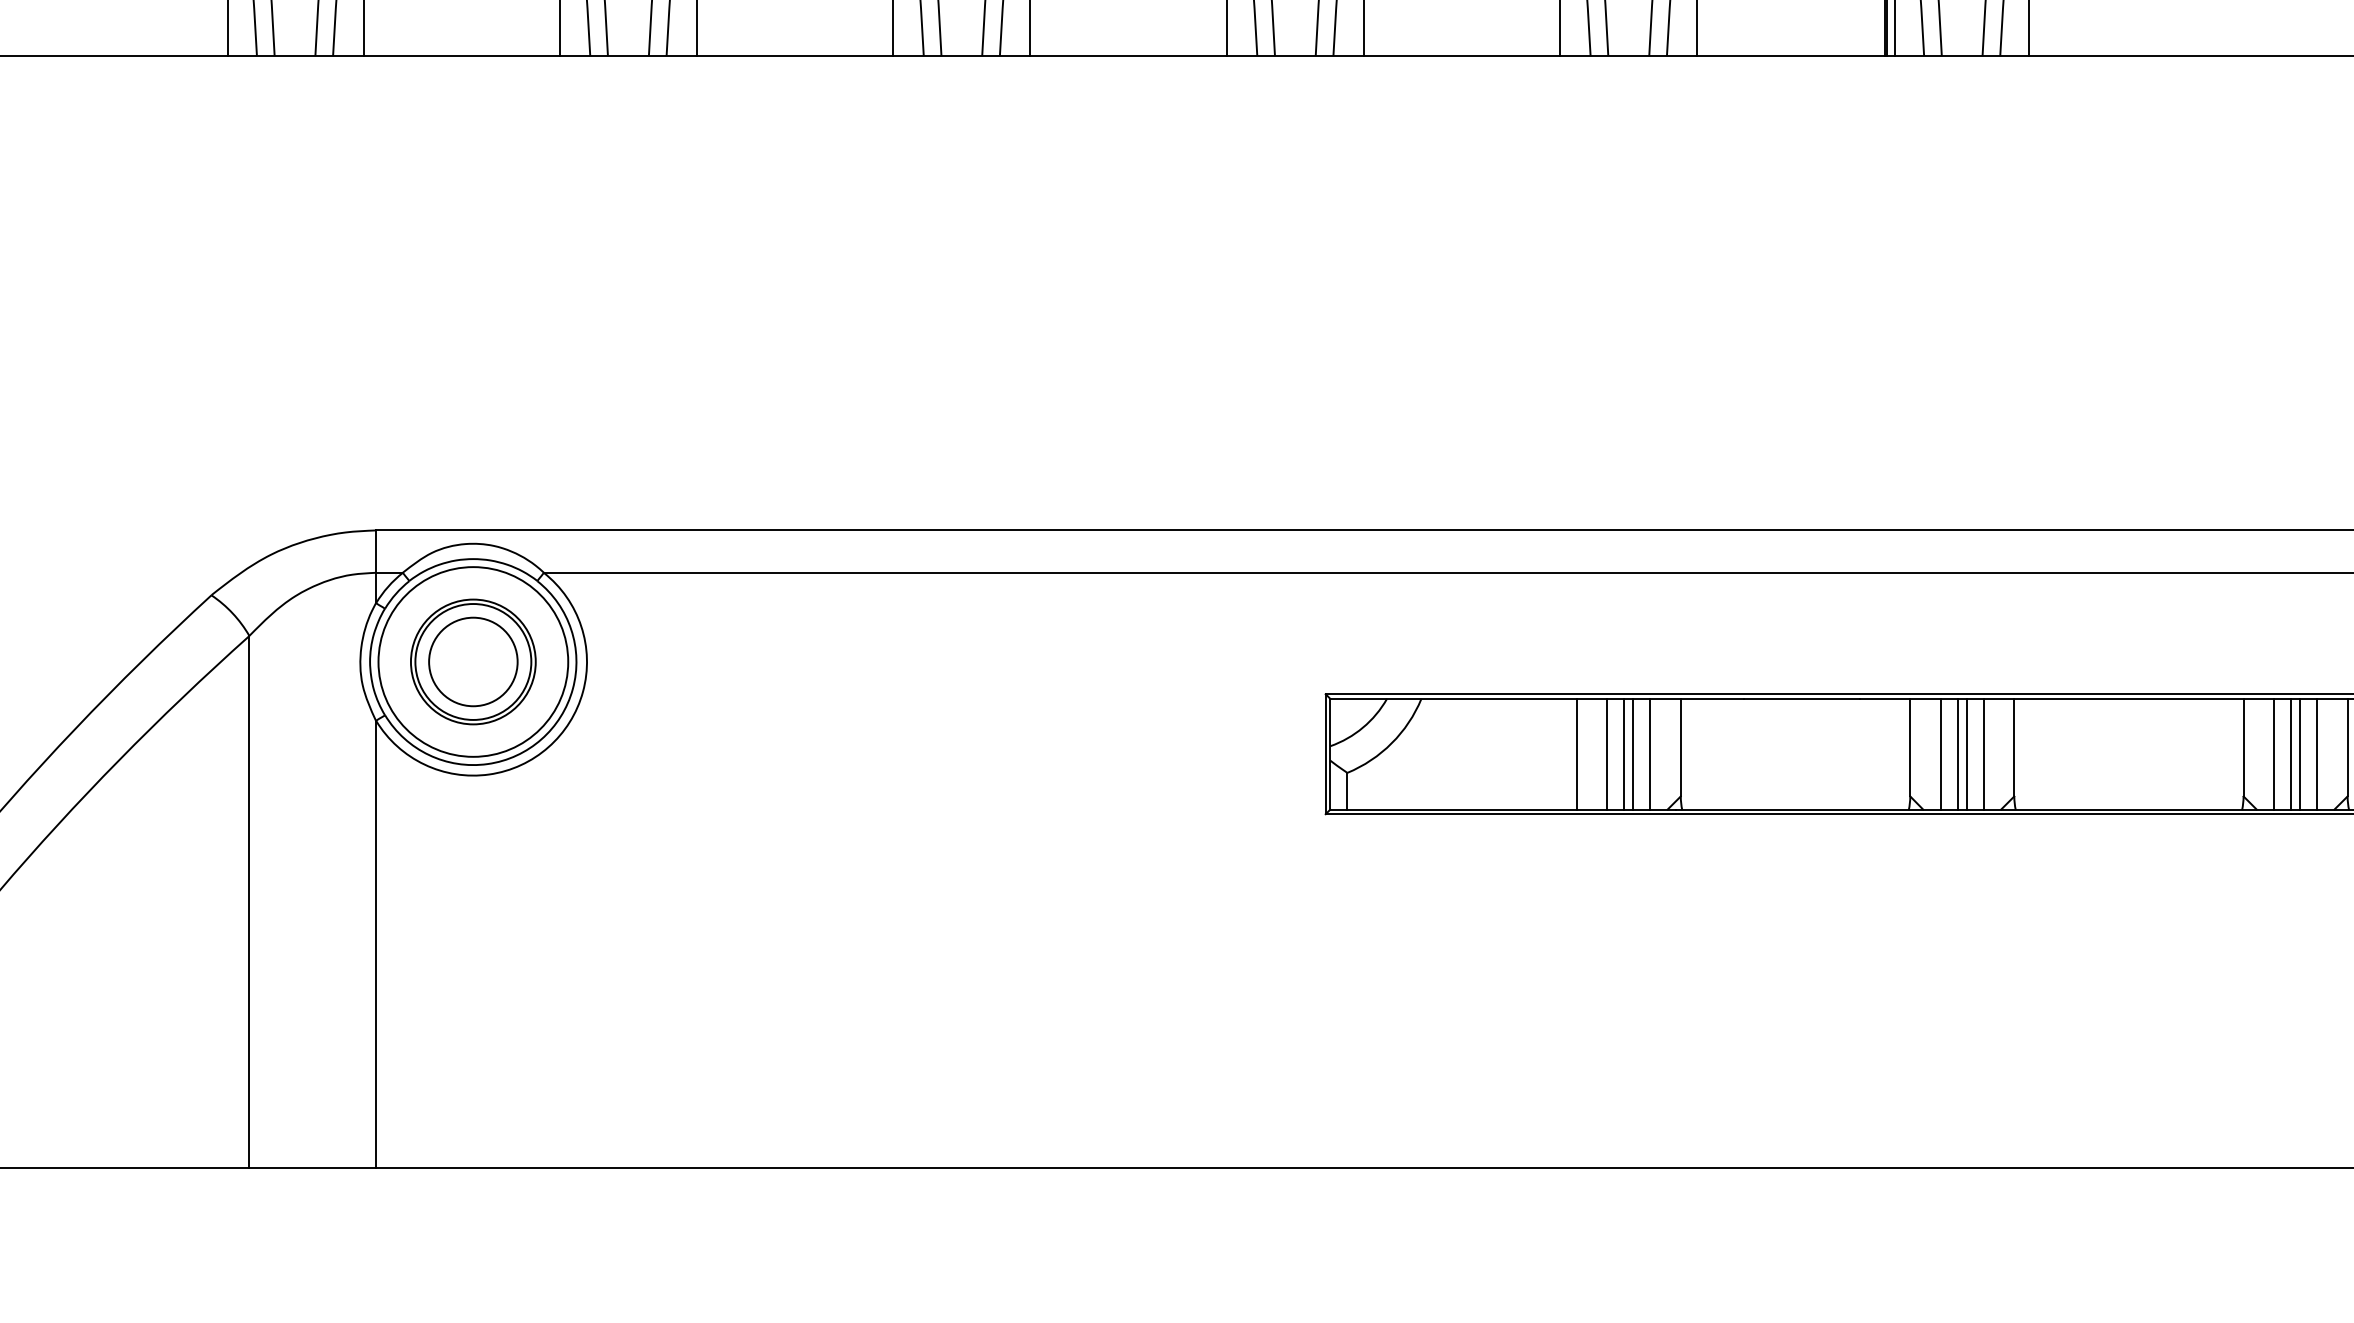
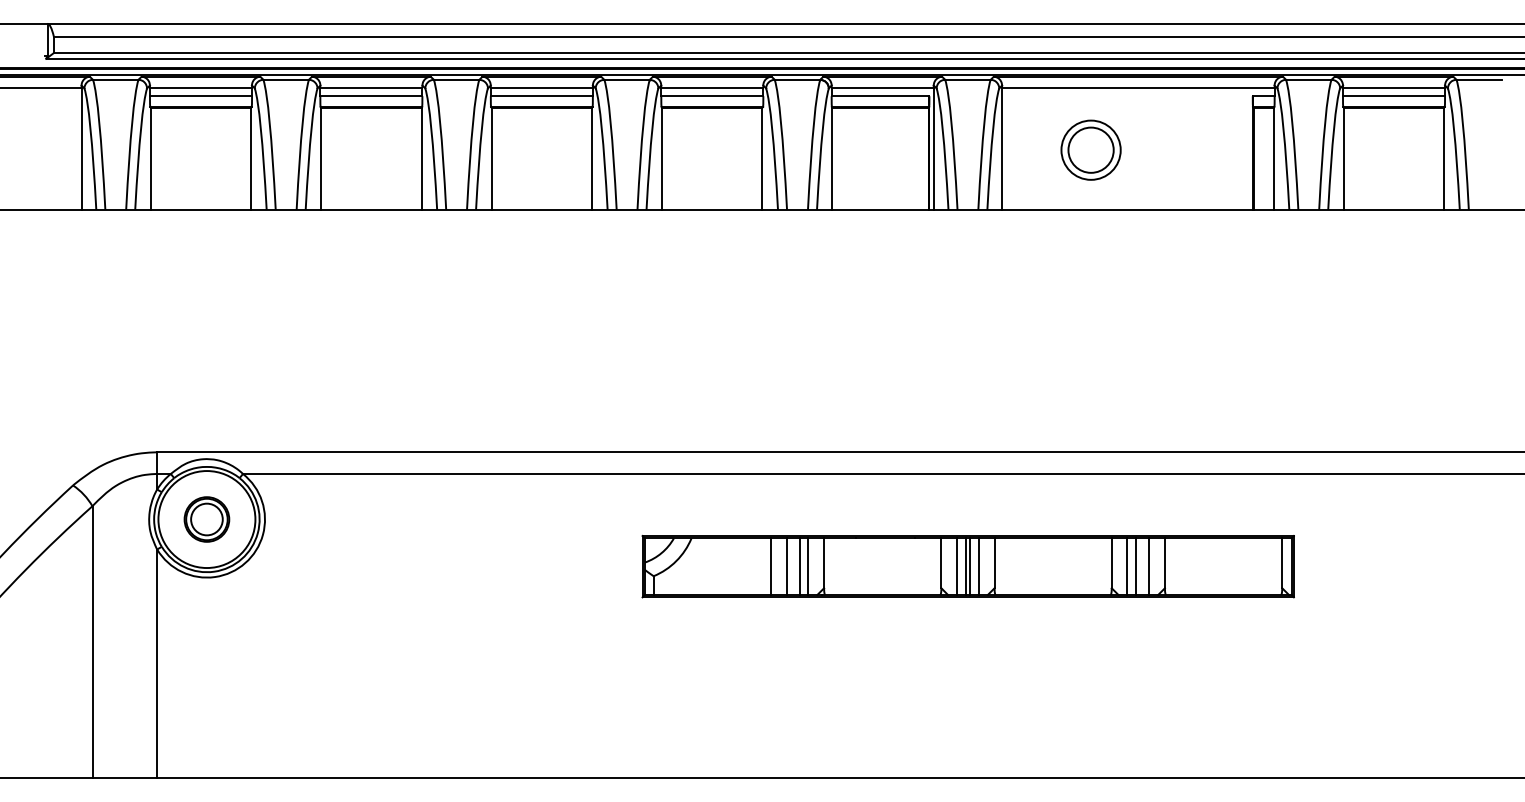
part: (472, 661) -> (206, 519), size x0.7
line: (1624, 753) -> (795, 566), removed
line: (2299, 753) -> (1140, 566), removed

